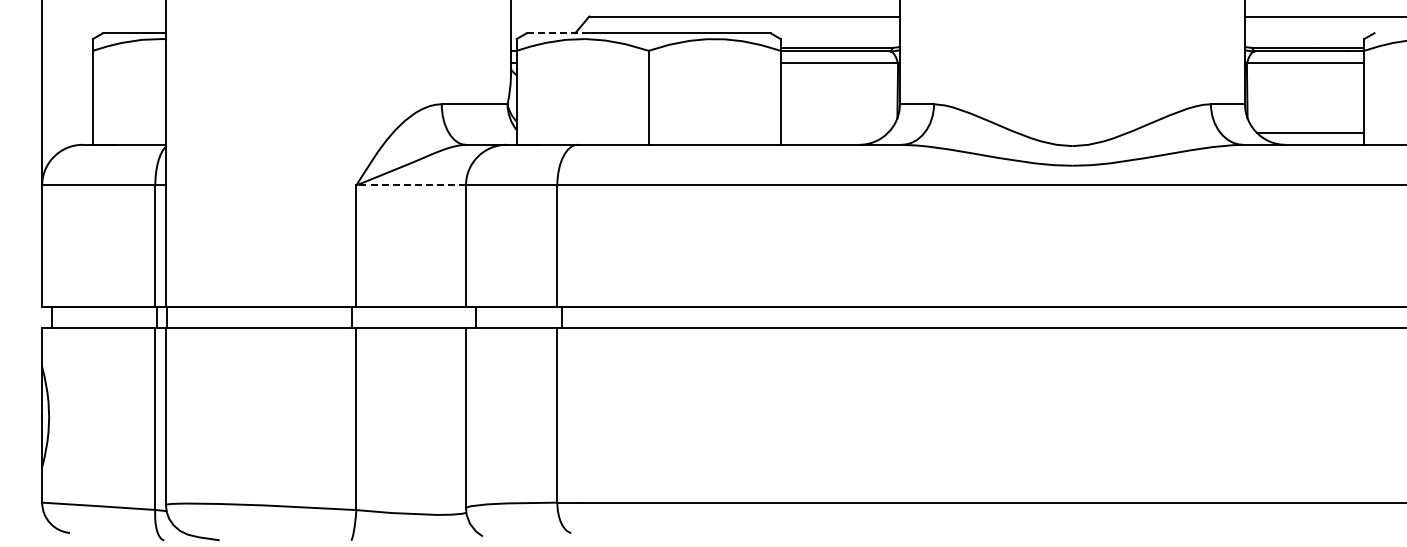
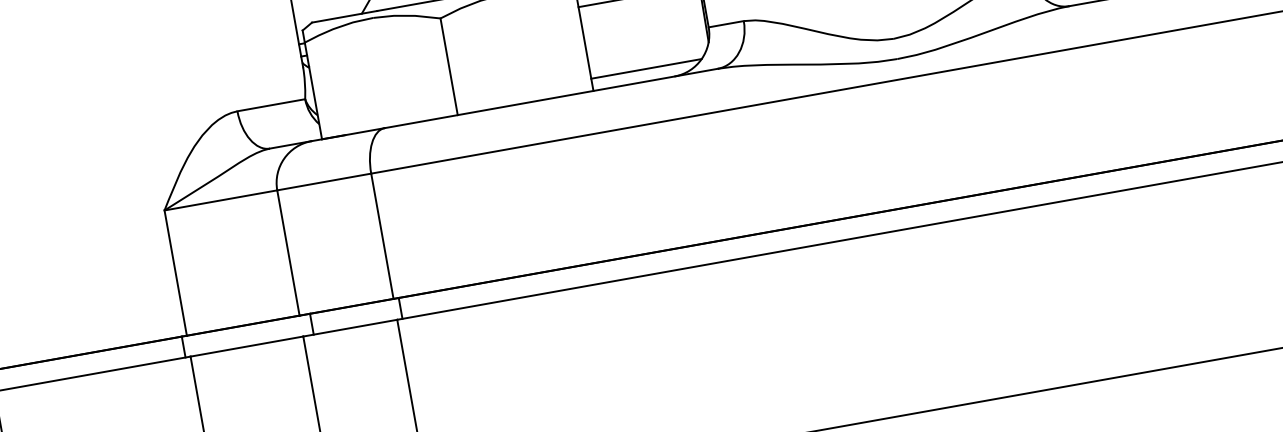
line: (558, 33) -> (344, 17), dashed -> solid
line: (834, 132) -> (646, 68), added
line: (411, 185) -> (221, 200), dashed -> solid

